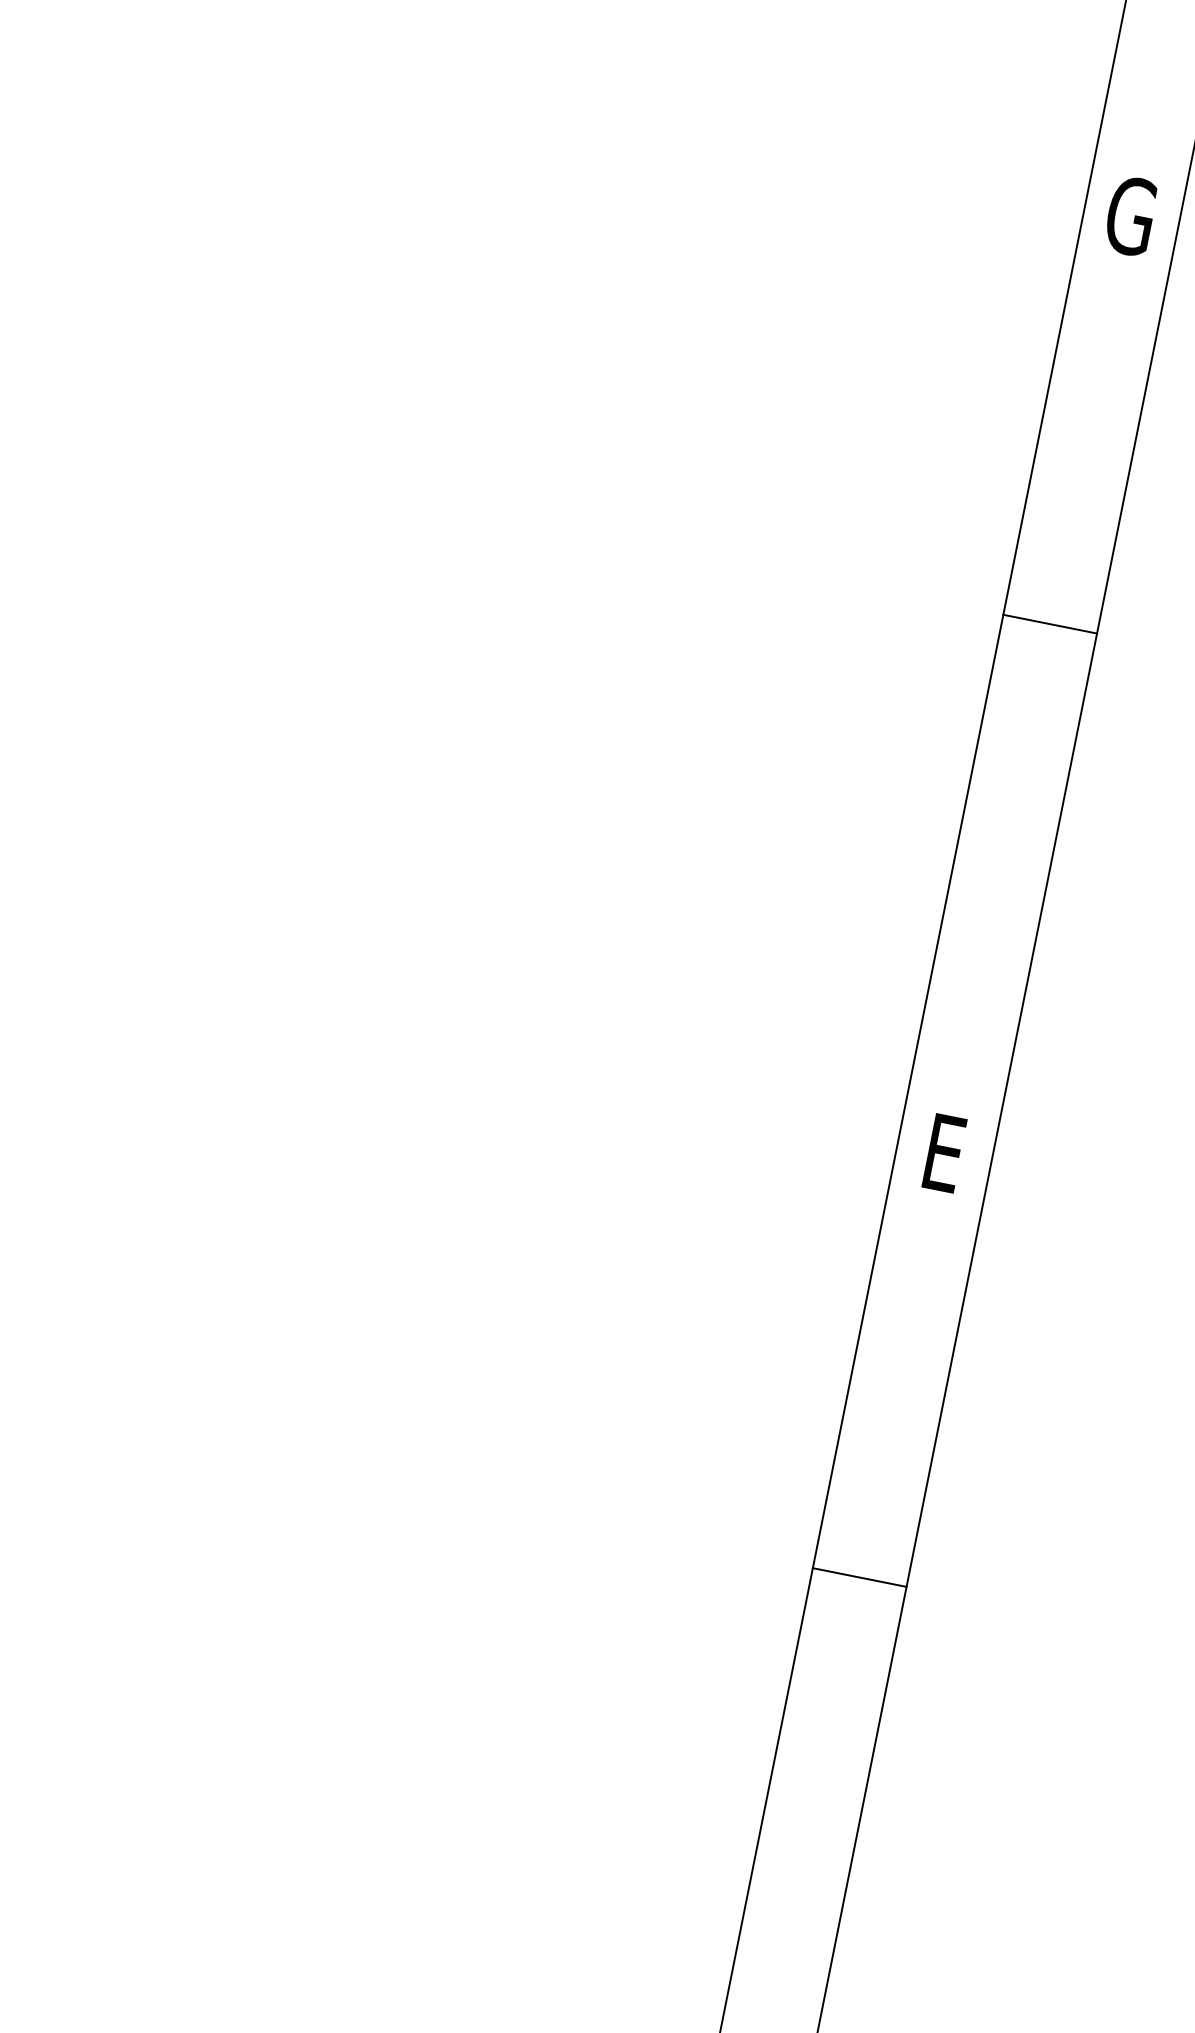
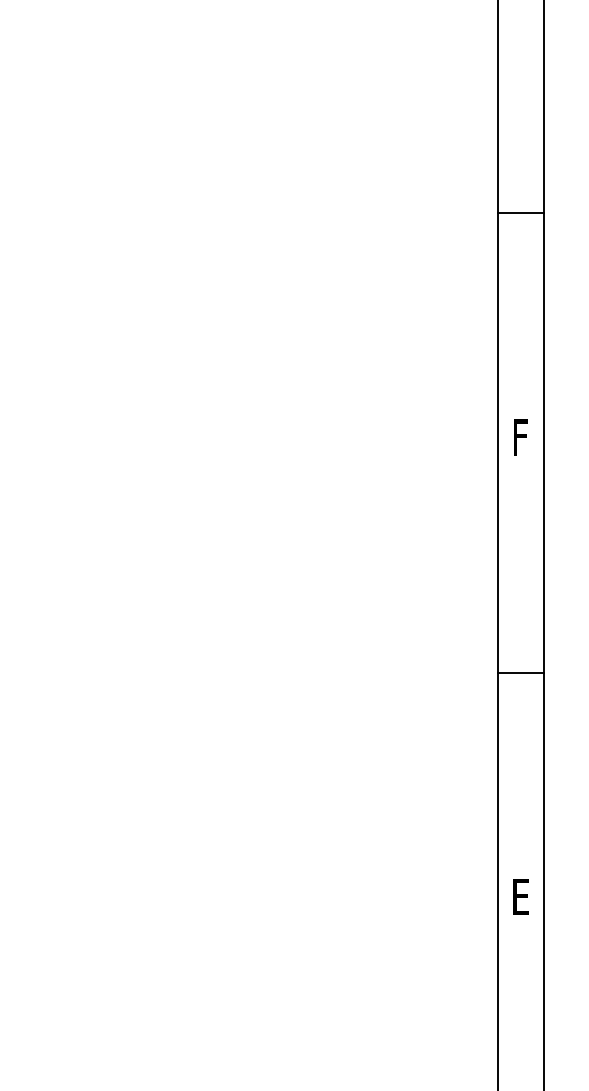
line: (1050, 624) -> (520, 213), moved
text: (944, 1152) -> (520, 437), E -> F
line: (859, 1577) -> (520, 672), moved

